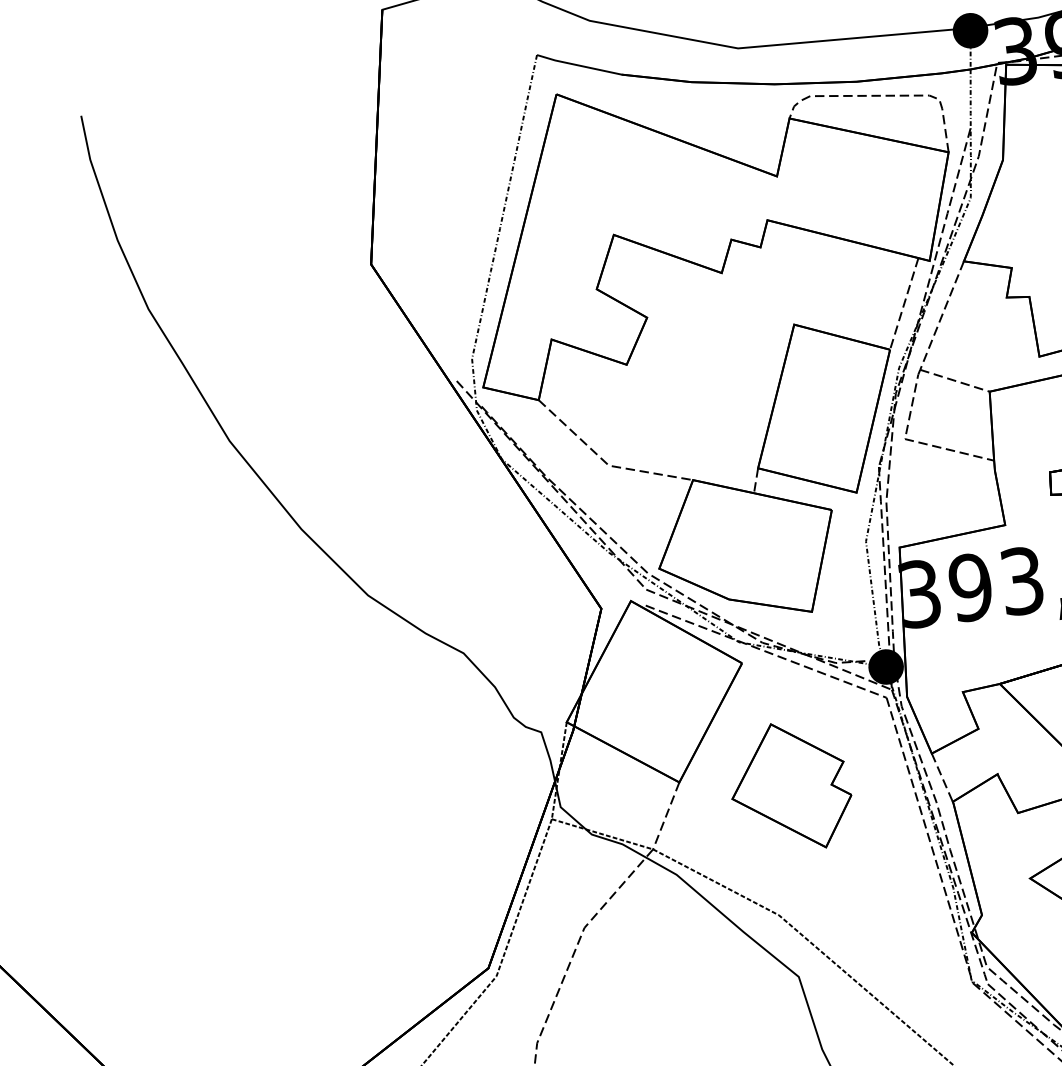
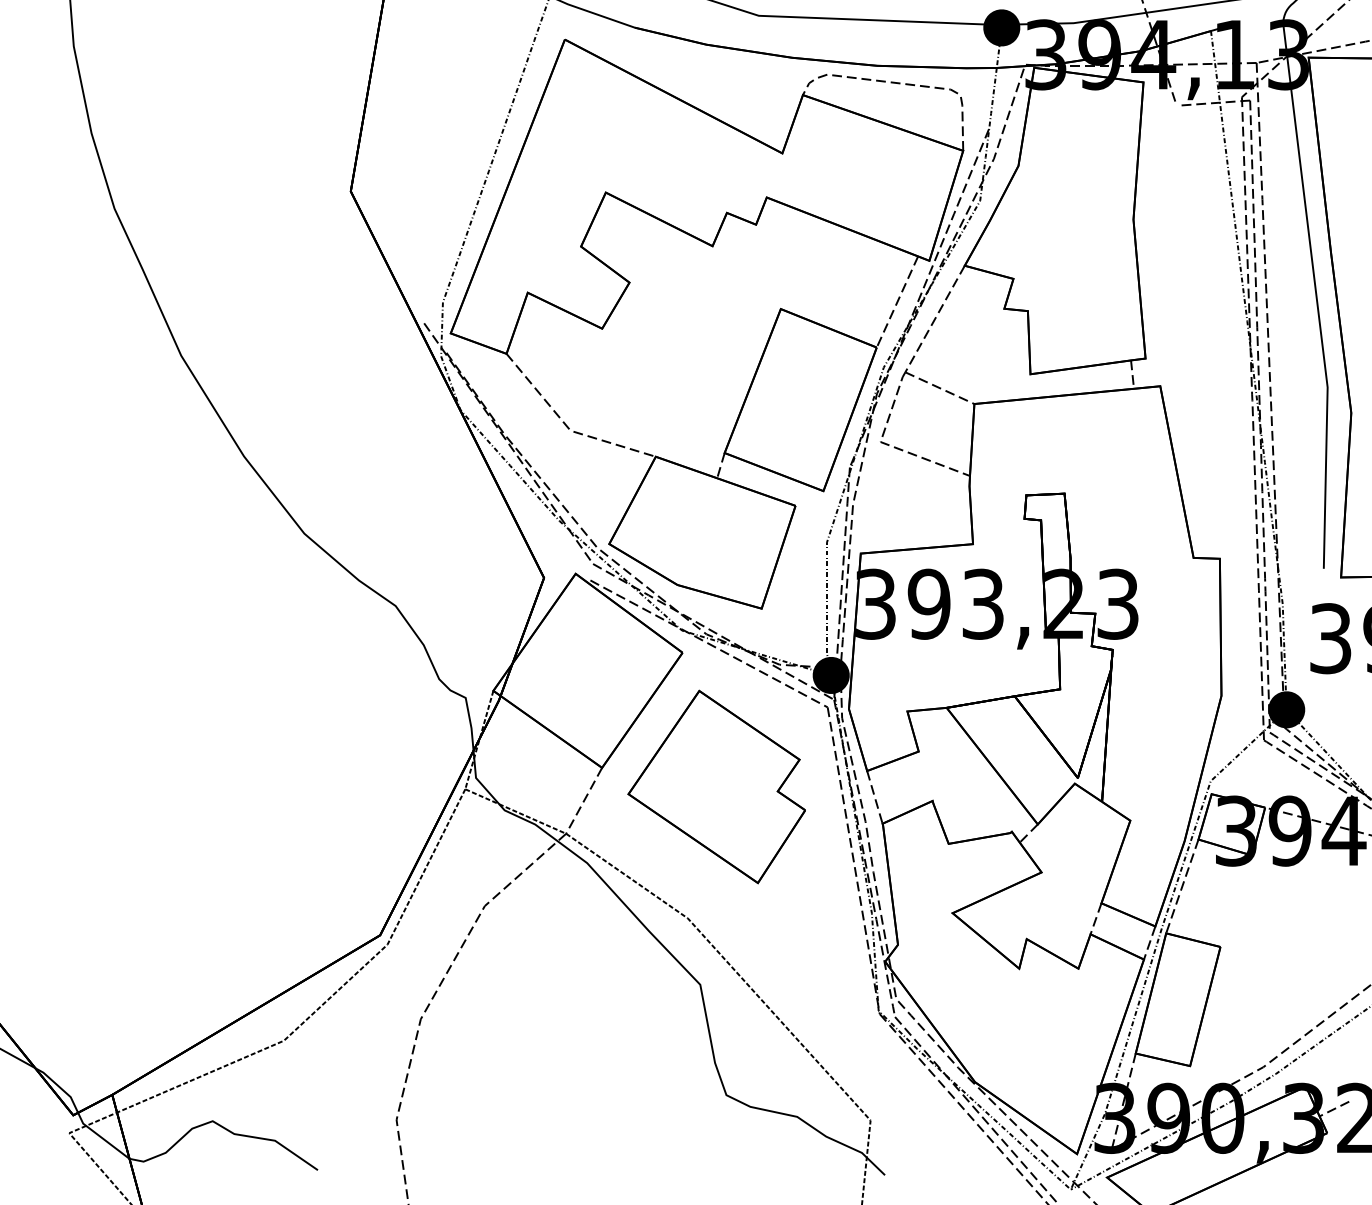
part: (790, 786) -> (716, 786), size x1.43

